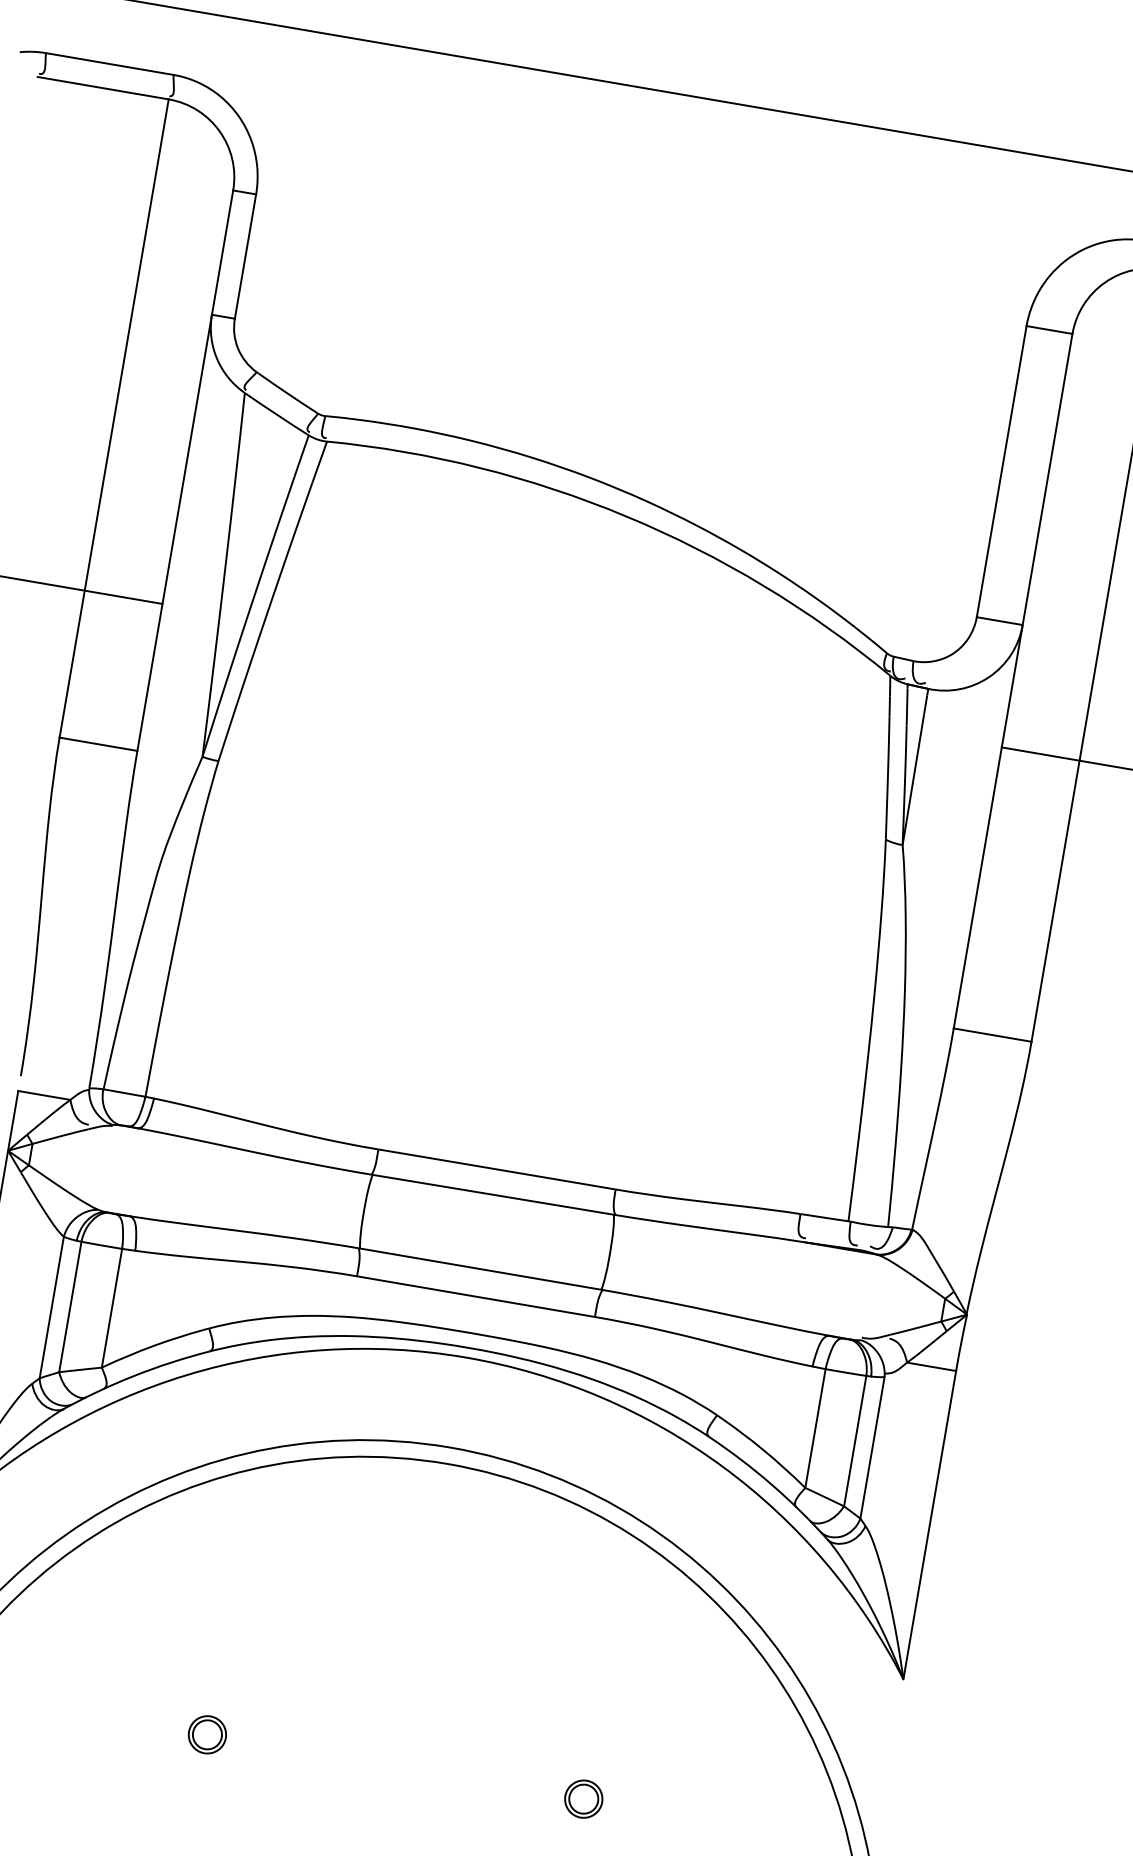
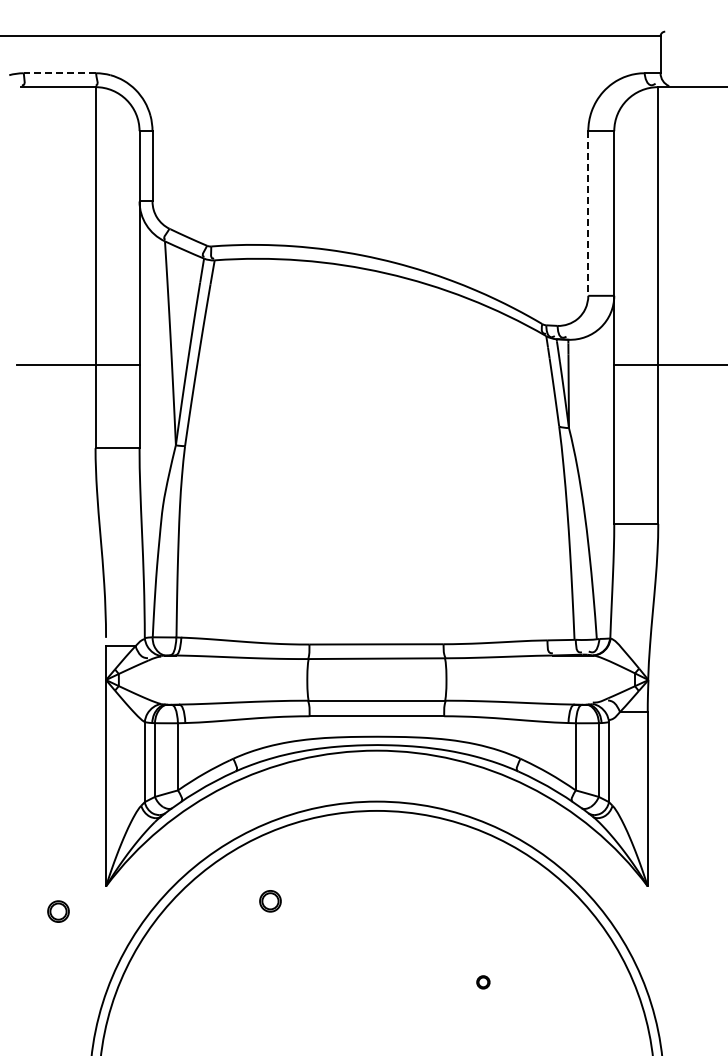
line: (109, 64) -> (59, 73), solid -> dashed
line: (1002, 471) -> (588, 213), solid -> dashed
part: (207, 1735) -> (270, 901), moved
part: (584, 1799) -> (483, 982), size x0.6

